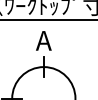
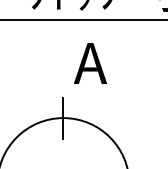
text: (43, 40) -> (89, 62), moved

